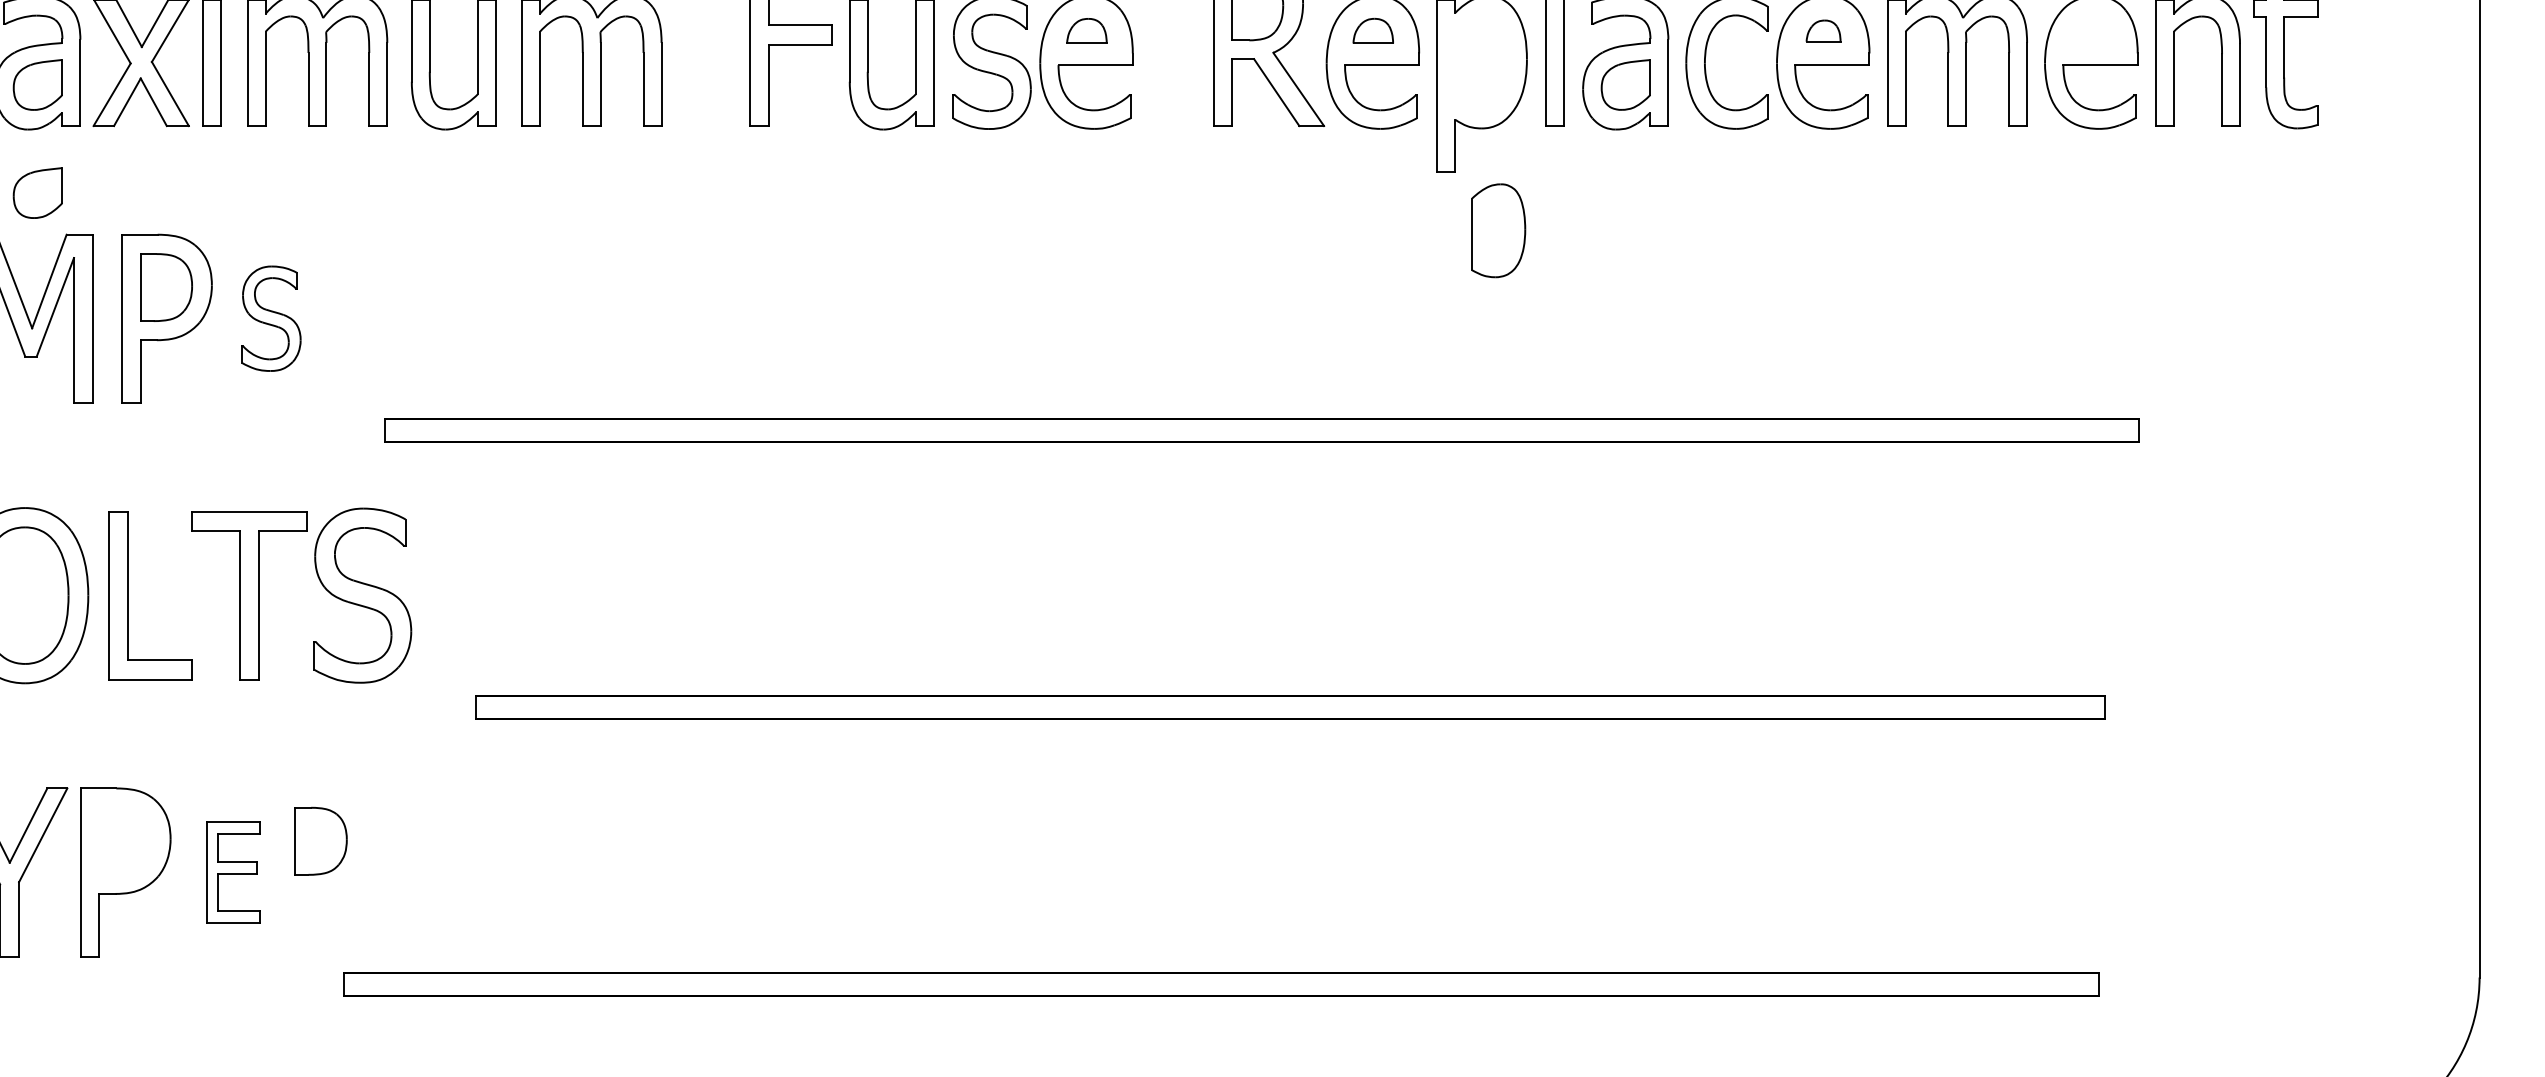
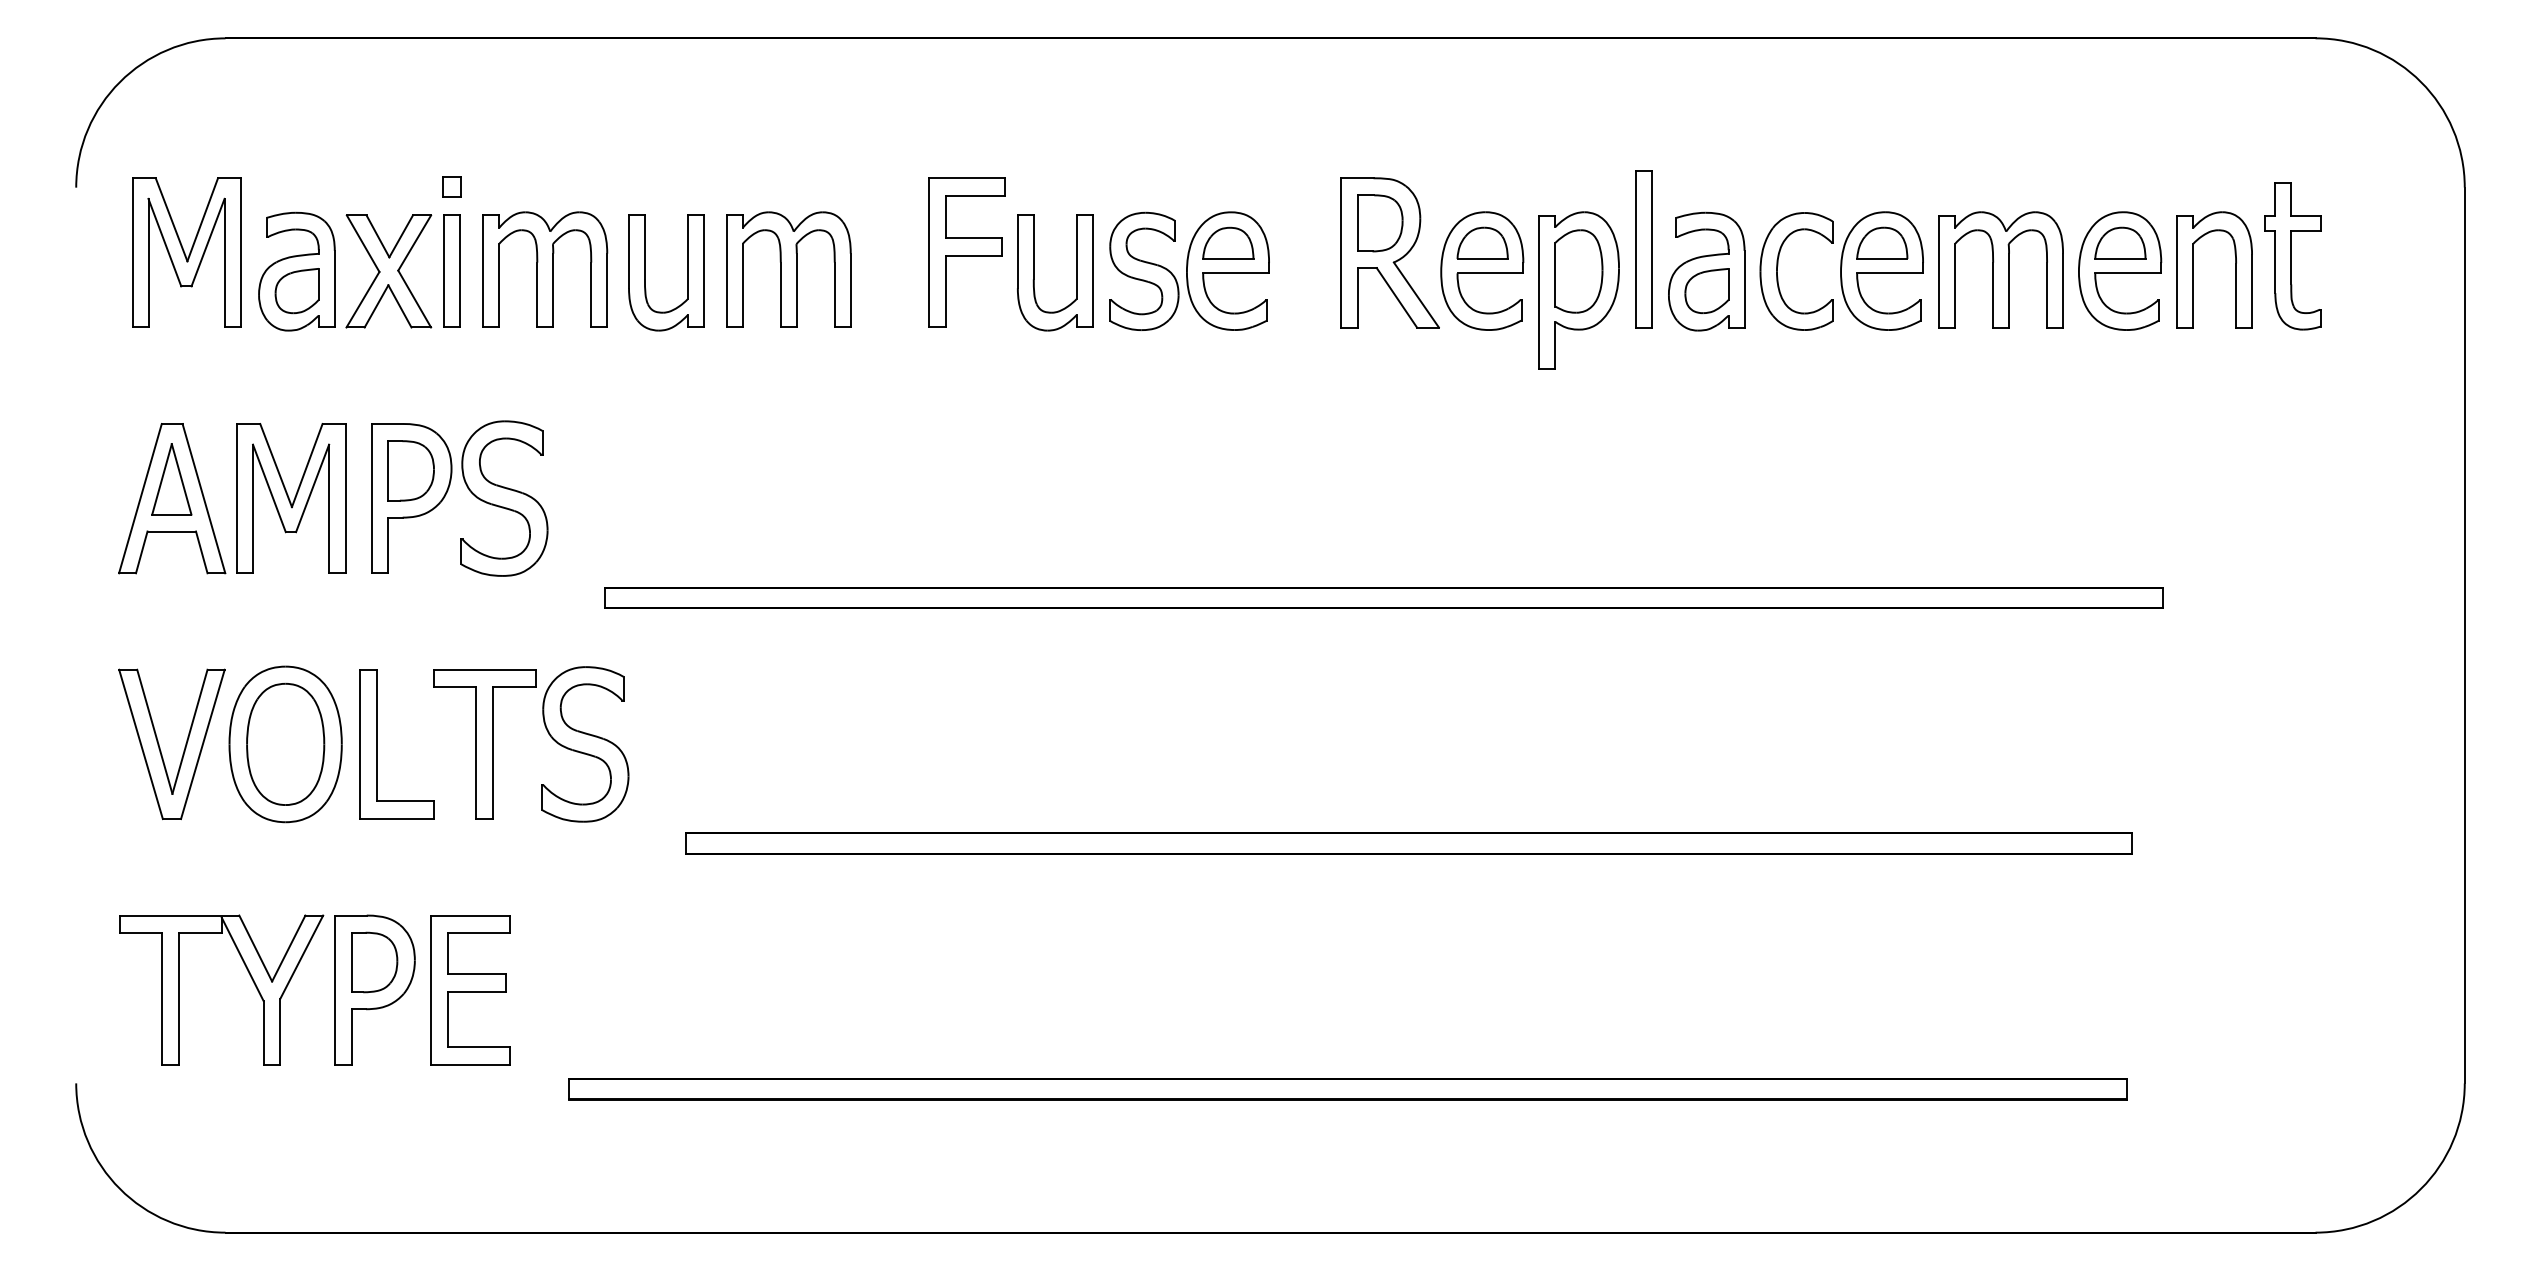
part: (1087, 30) -> (1228, 242), size x1.43
part: (1373, 30) -> (1482, 242), size x1.43
part: (1823, 30) -> (1882, 242), size x1.67
part: (2091, 30) -> (2120, 242), added
part: (37, 193) -> (296, 387), removed
part: (1498, 230) -> (1578, 271), moved
part: (271, 318) -> (504, 498), size x1.67
part: (321, 841) -> (374, 962), moved
part: (233, 872) -> (470, 990), size x1.67

